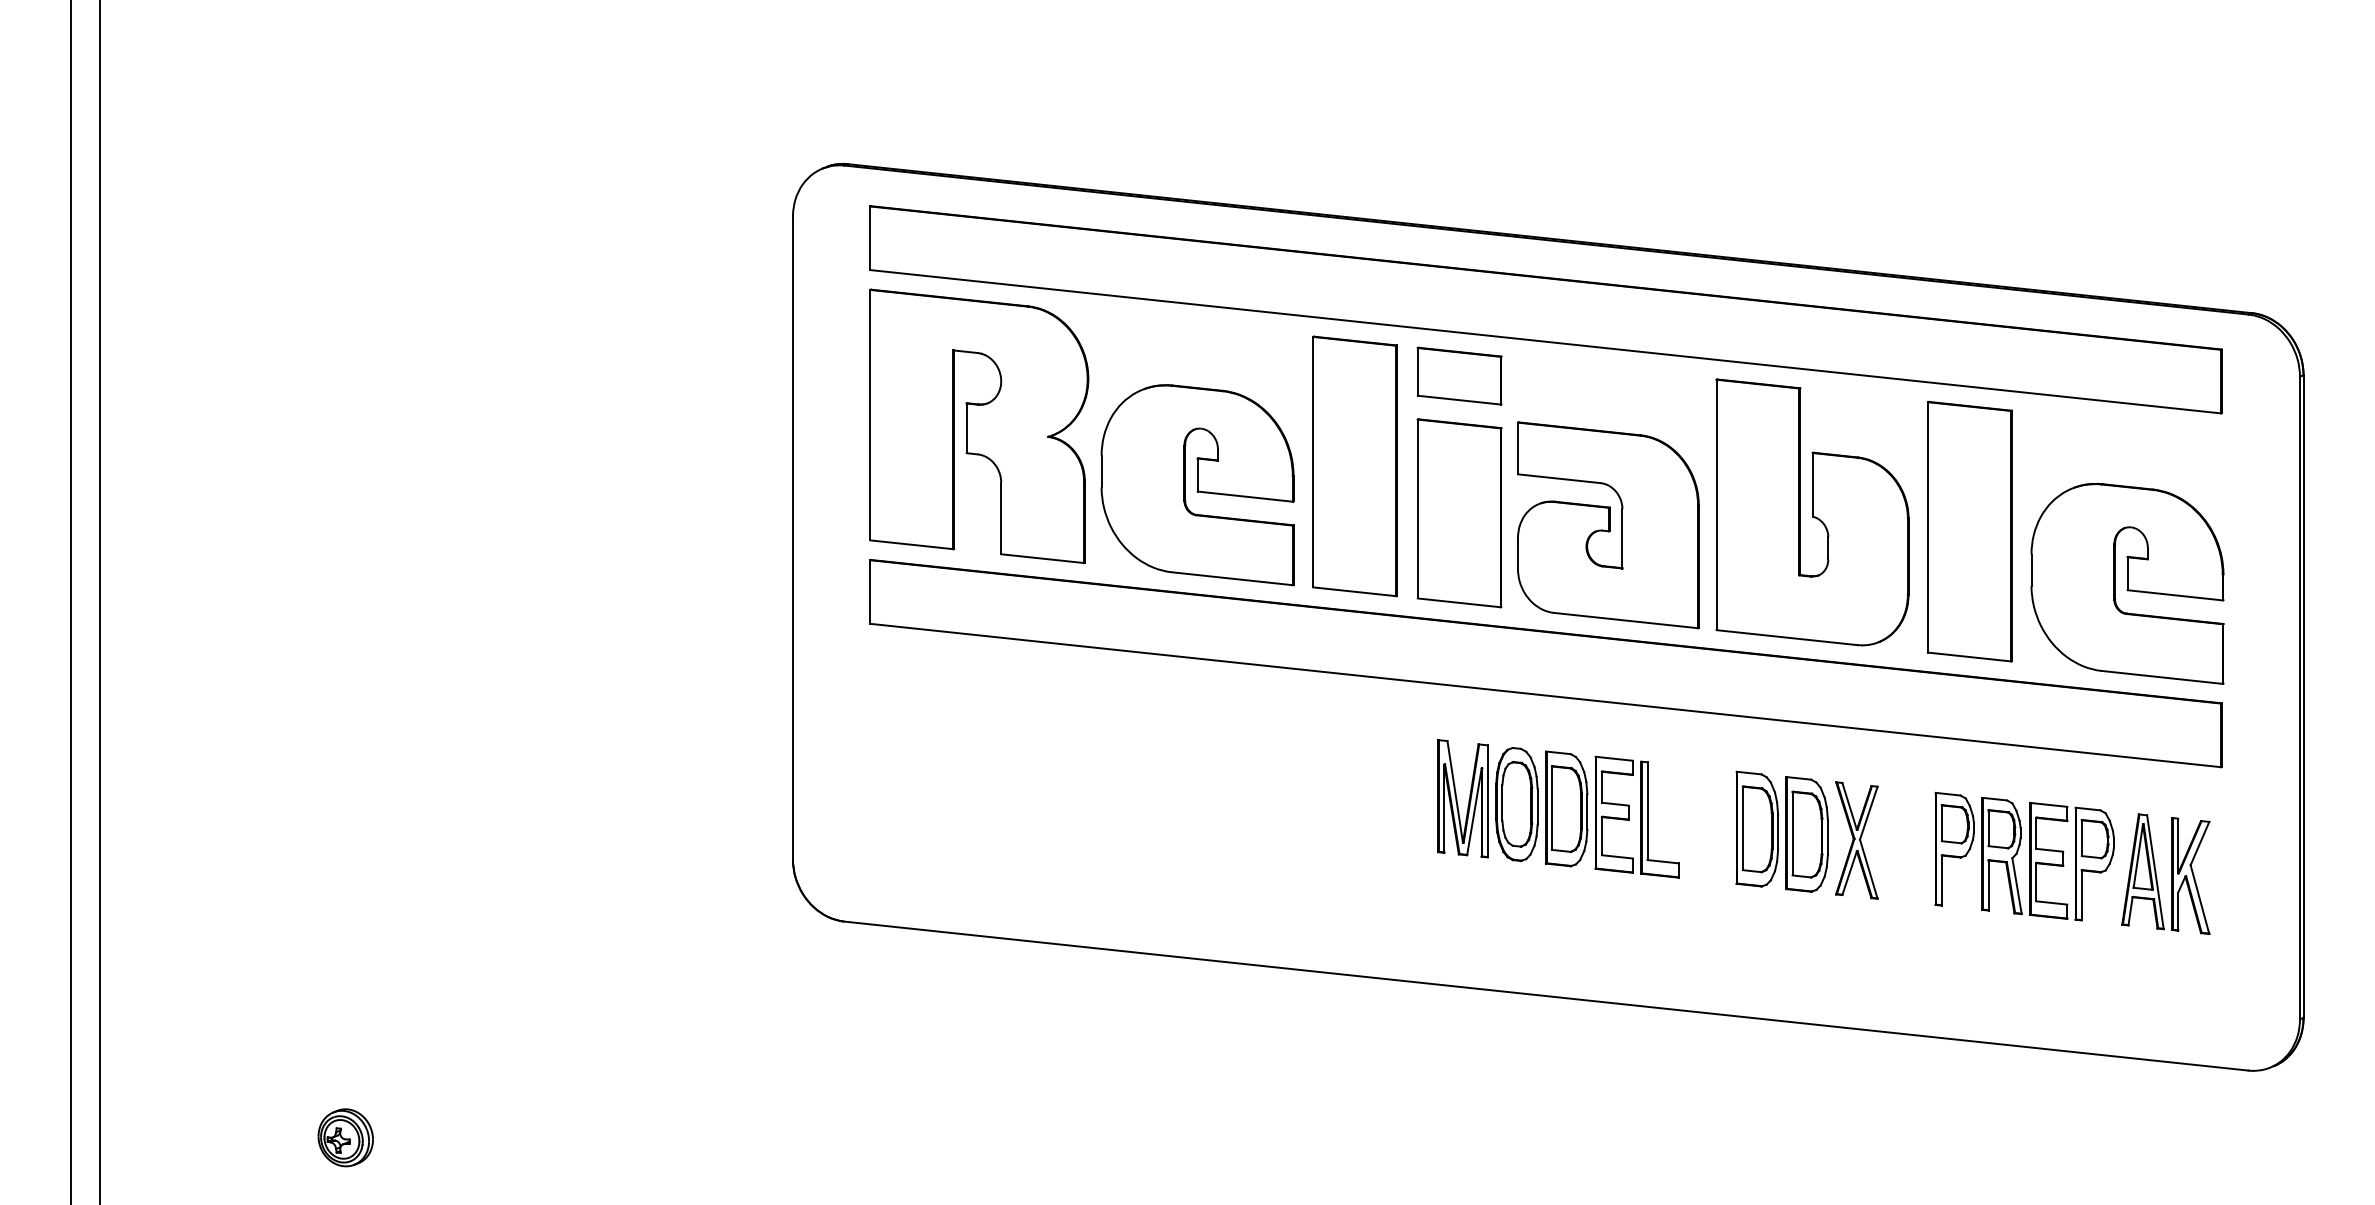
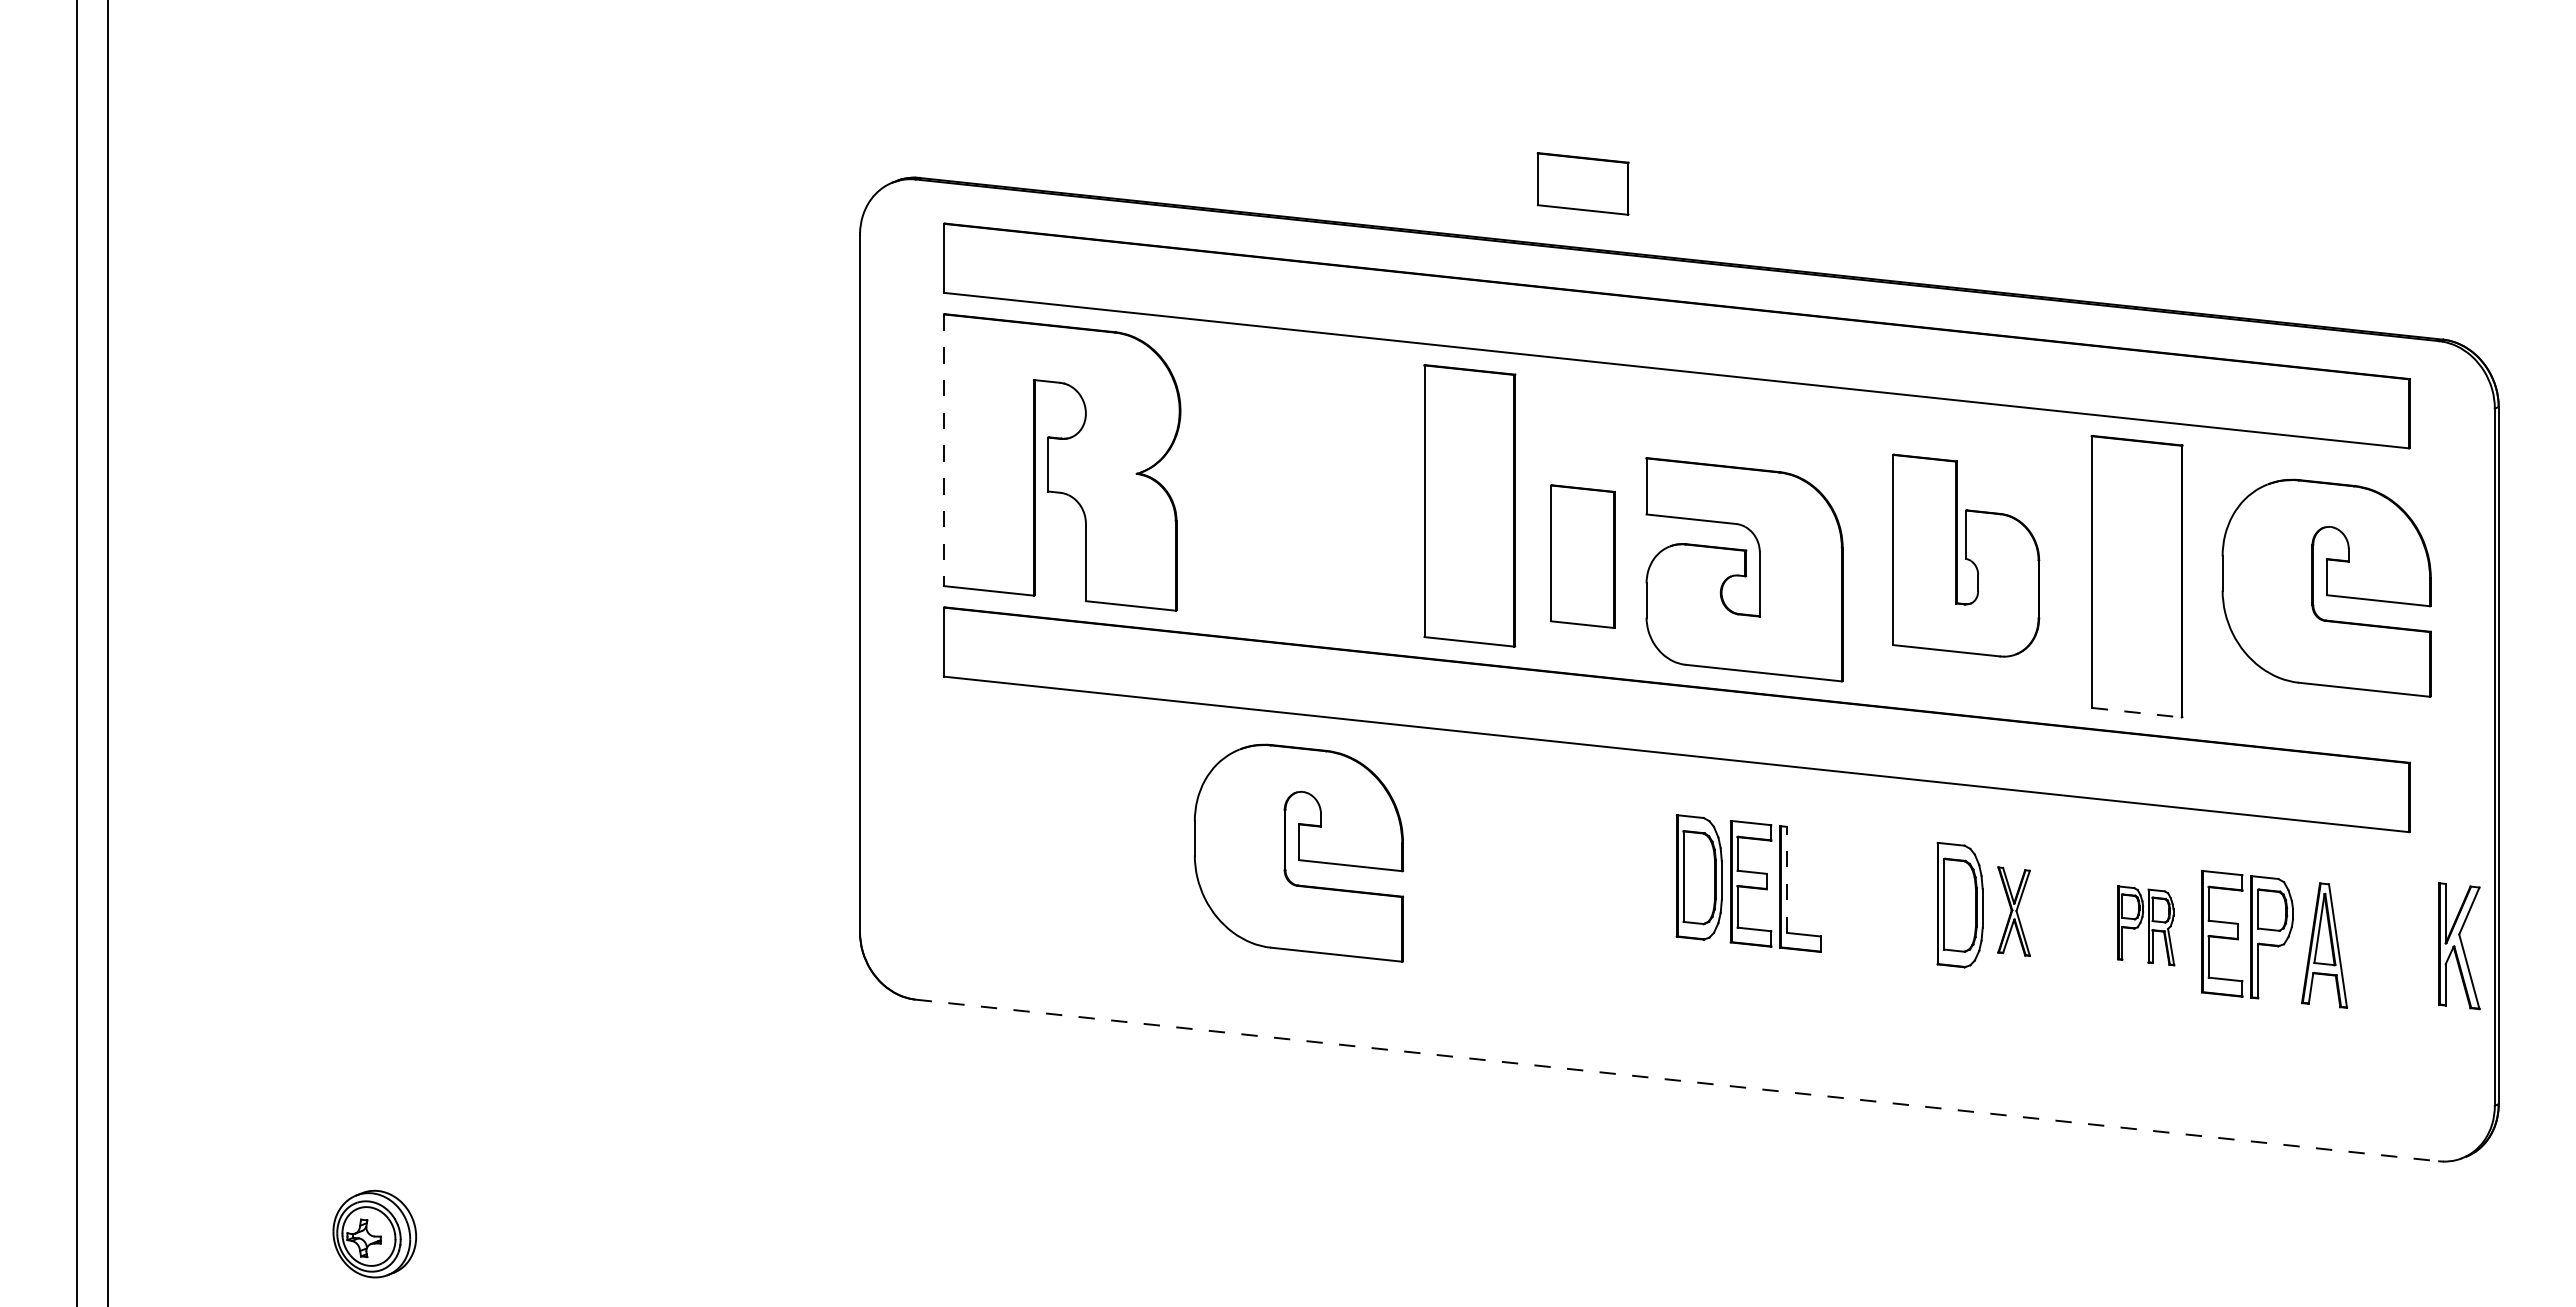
part: (1458, 375) -> (1582, 183), moved
line: (870, 415) -> (944, 450), solid -> dashed
part: (1198, 484) -> (1299, 852), moved
part: (1812, 512) -> (1966, 555), size x0.7
part: (1458, 513) -> (1582, 556), size x0.7
part: (2127, 583) -> (2326, 587), moved
line: (1970, 656) -> (2137, 712), solid -> dashed
part: (1487, 799) -> (1613, 867), removed
line: (1647, 810) -> (1787, 879), solid -> dashed
part: (1756, 829) -> (1905, 899), removed
part: (1856, 840) -> (2013, 911), size x0.7
part: (1977, 853) -> (2145, 925), size x0.6
part: (2190, 876) -> (2459, 946), moved
line: (1546, 996) -> (1677, 1080), solid -> dashed
part: (345, 1138) -> (374, 1234), size x1.4

